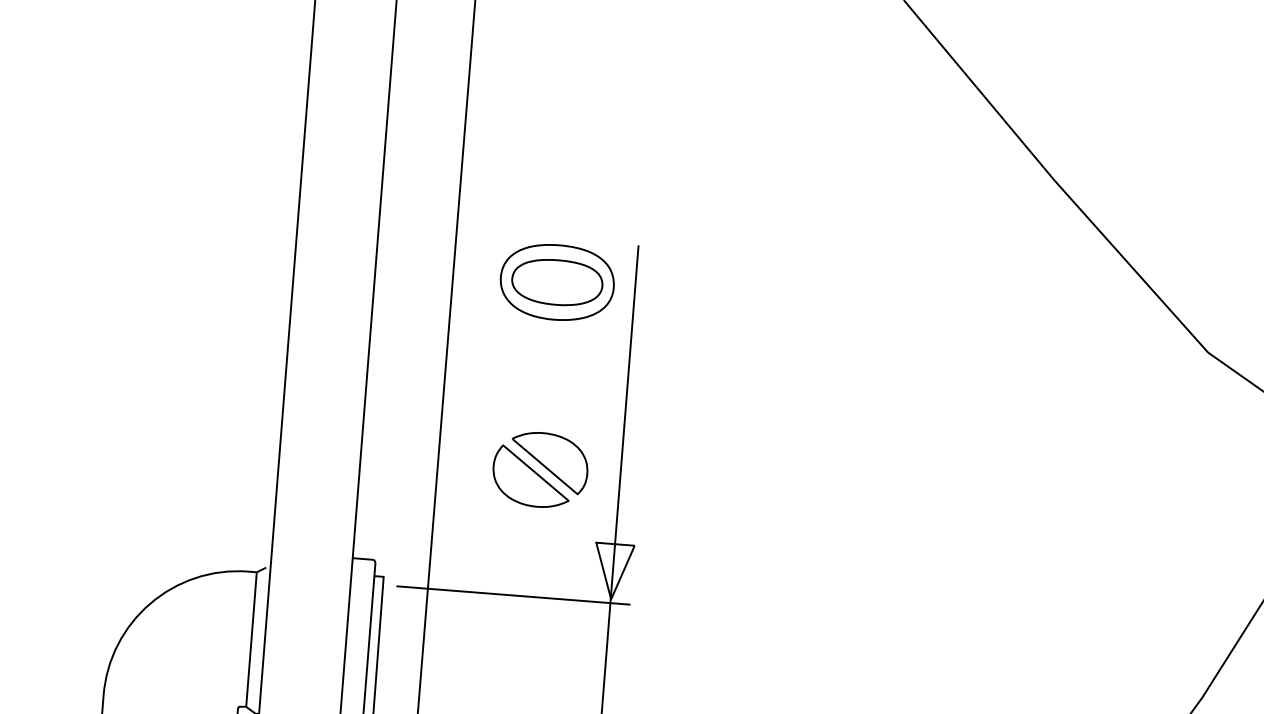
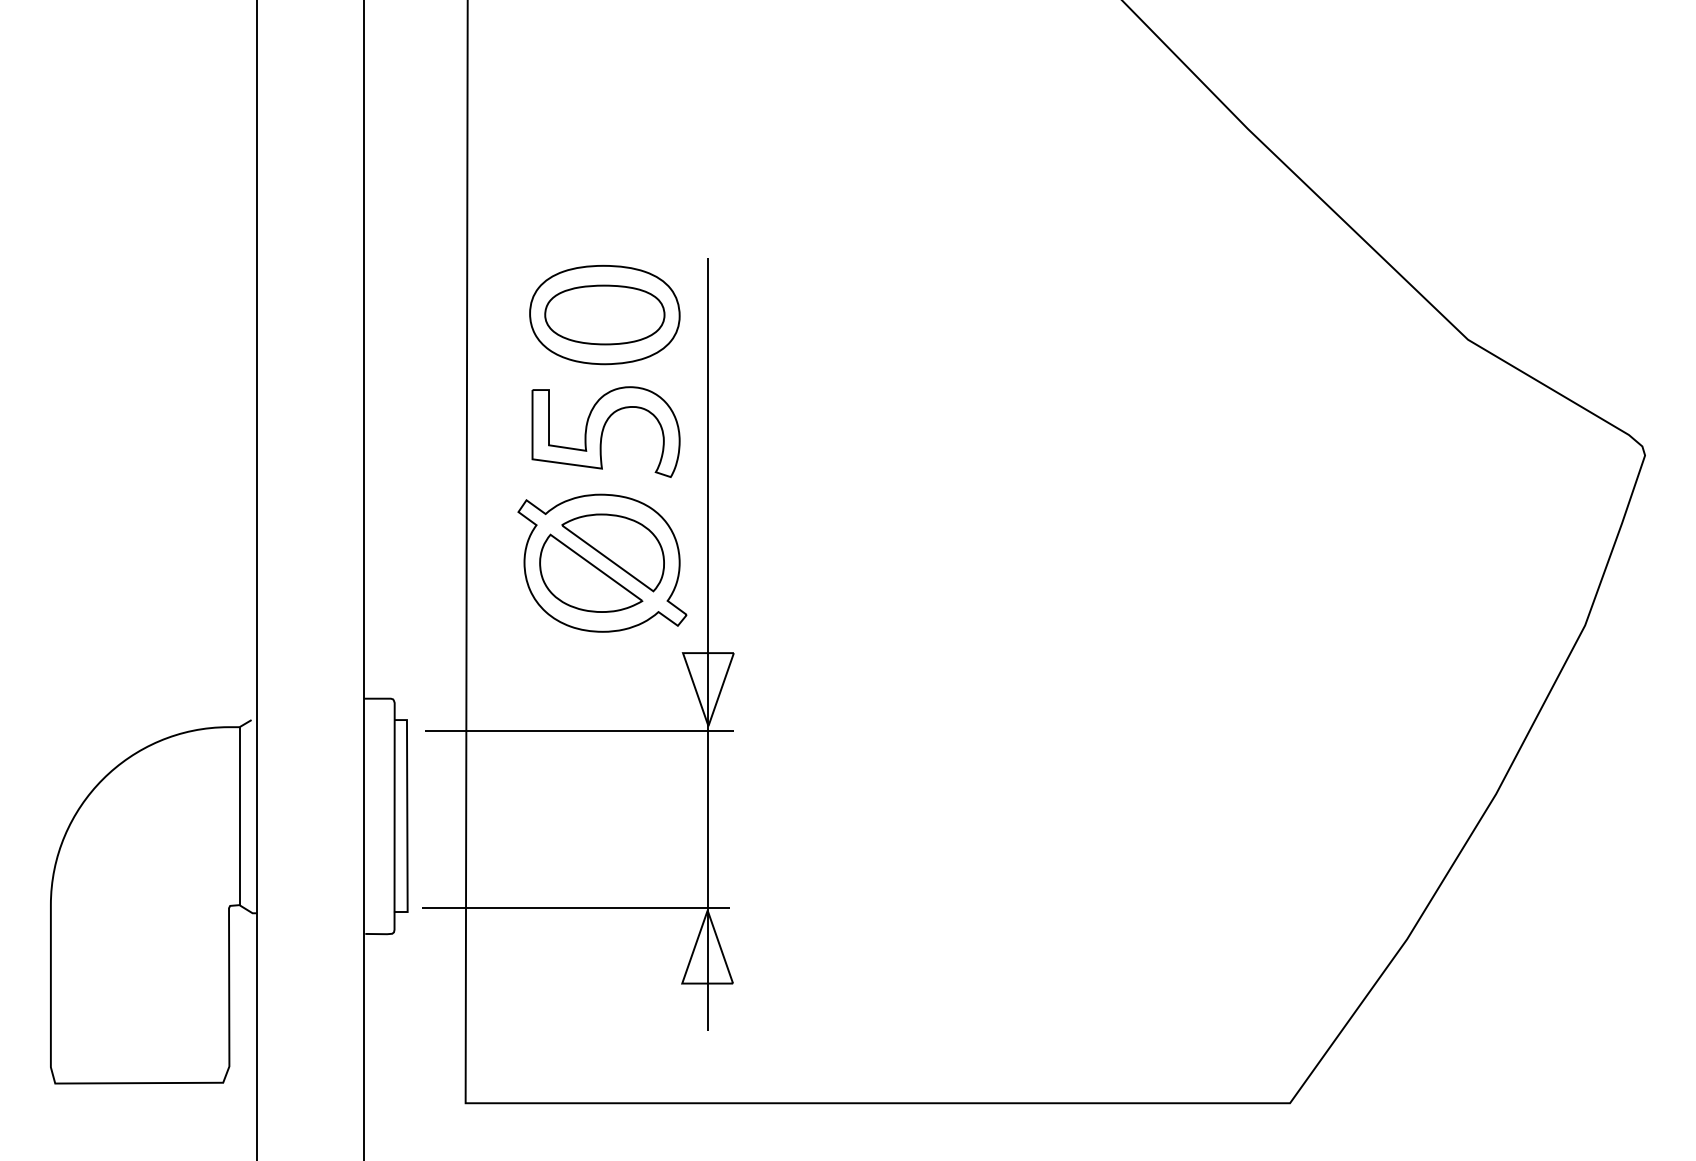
part: (550, 370) -> (605, 431), added
part: (540, 469) -> (602, 562), added

